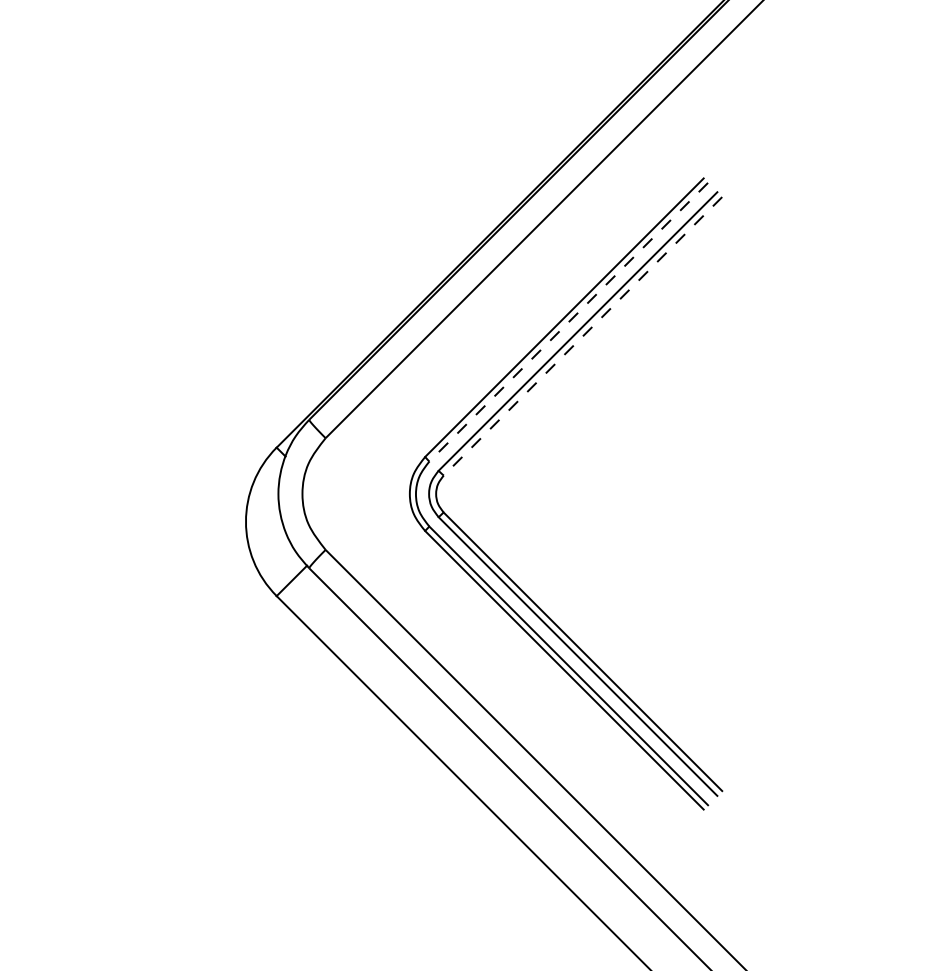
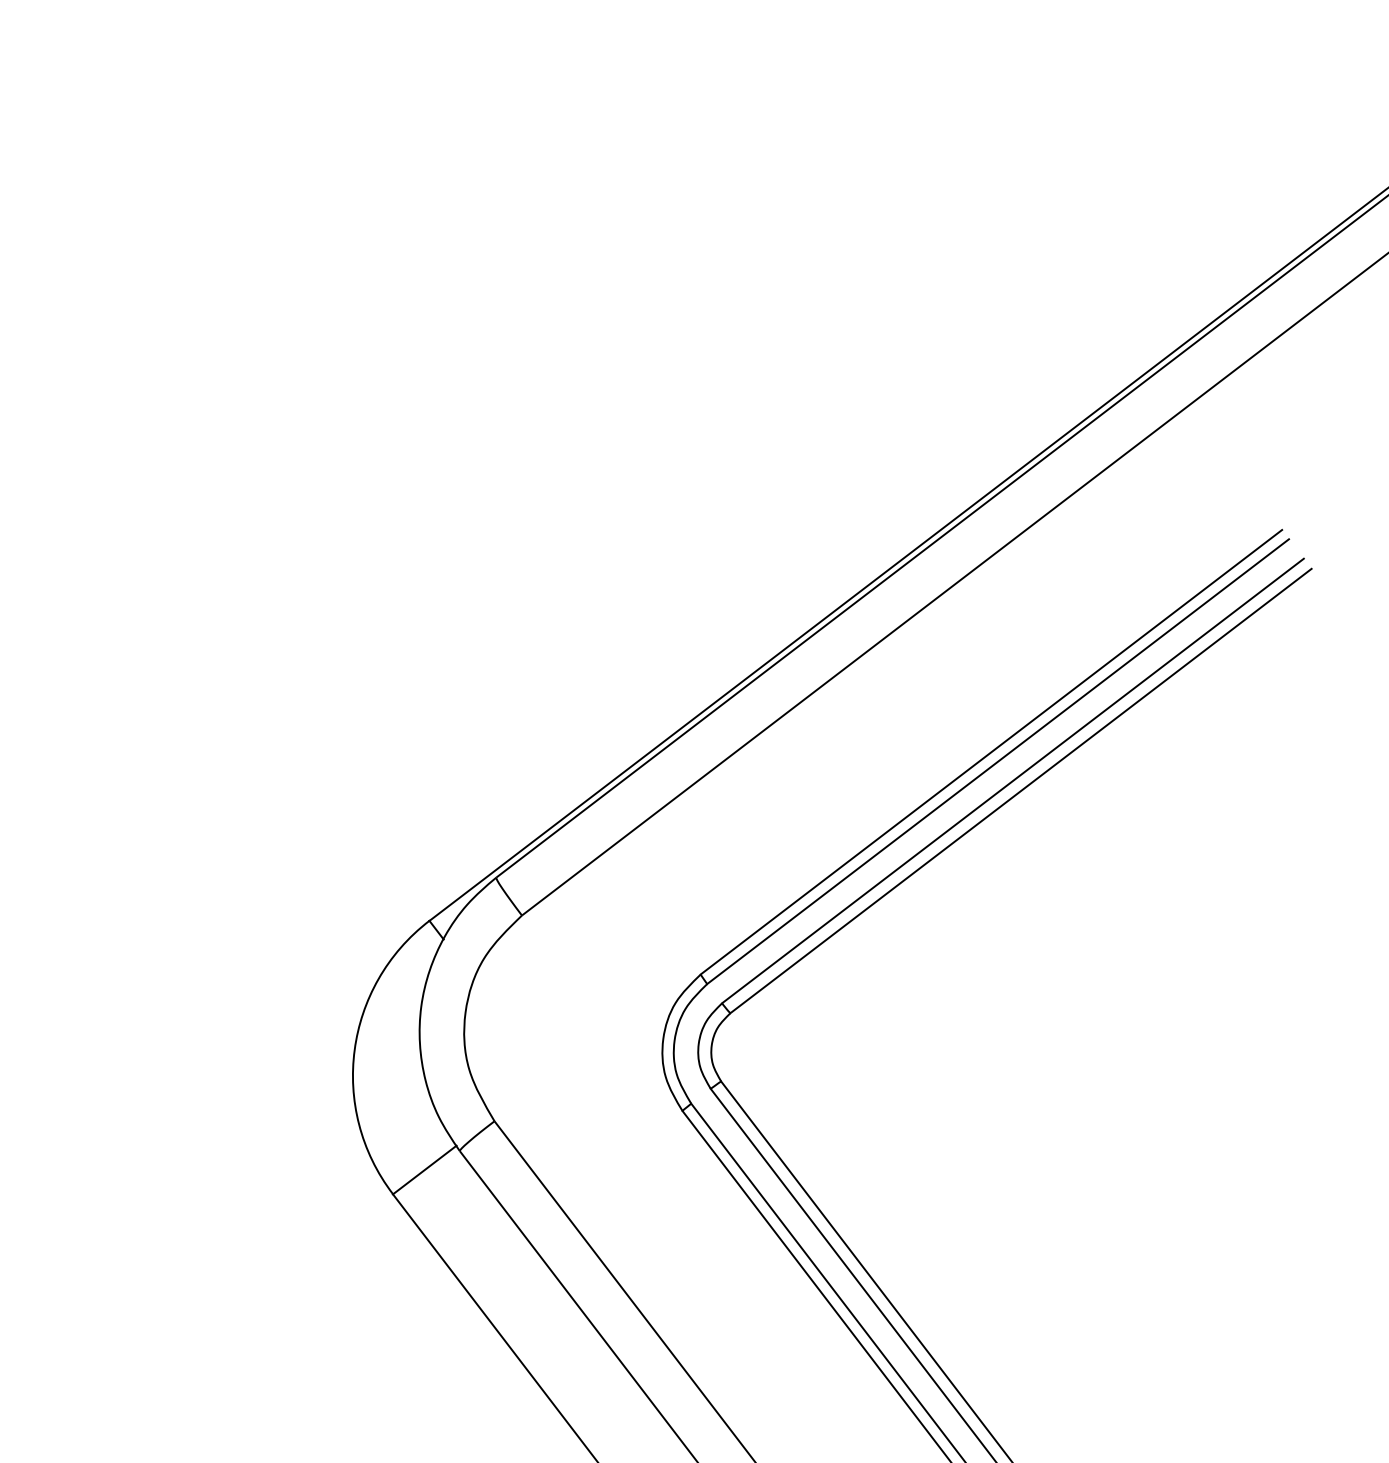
line: (568, 322) -> (997, 762), dashed -> solid
line: (583, 336) -> (1021, 791), dashed -> solid

